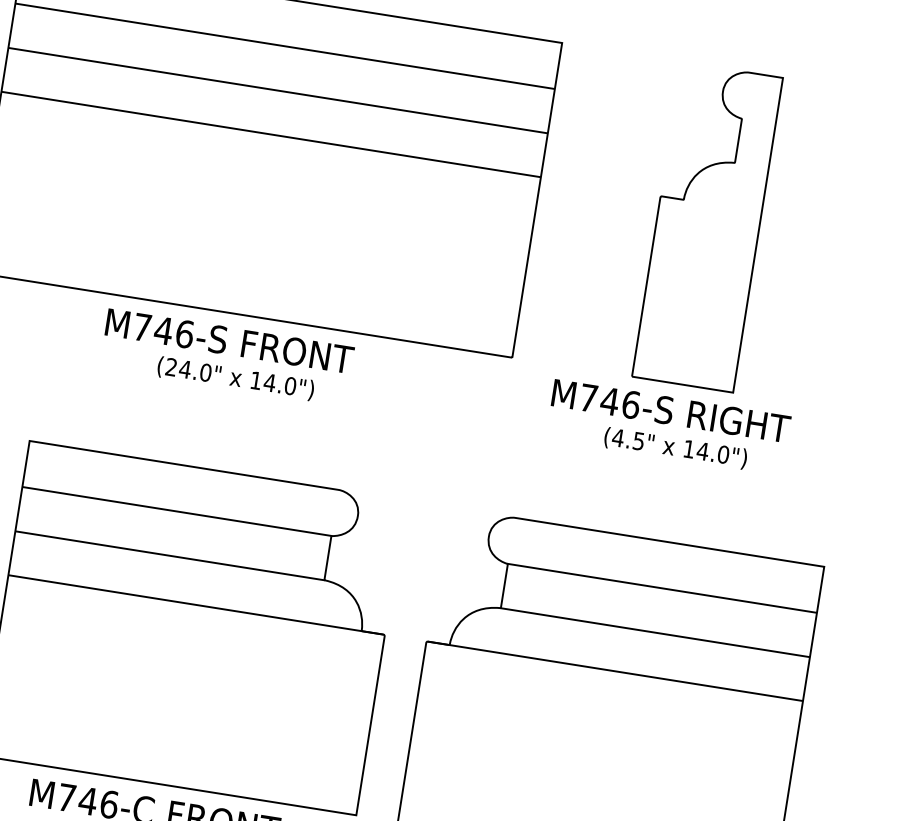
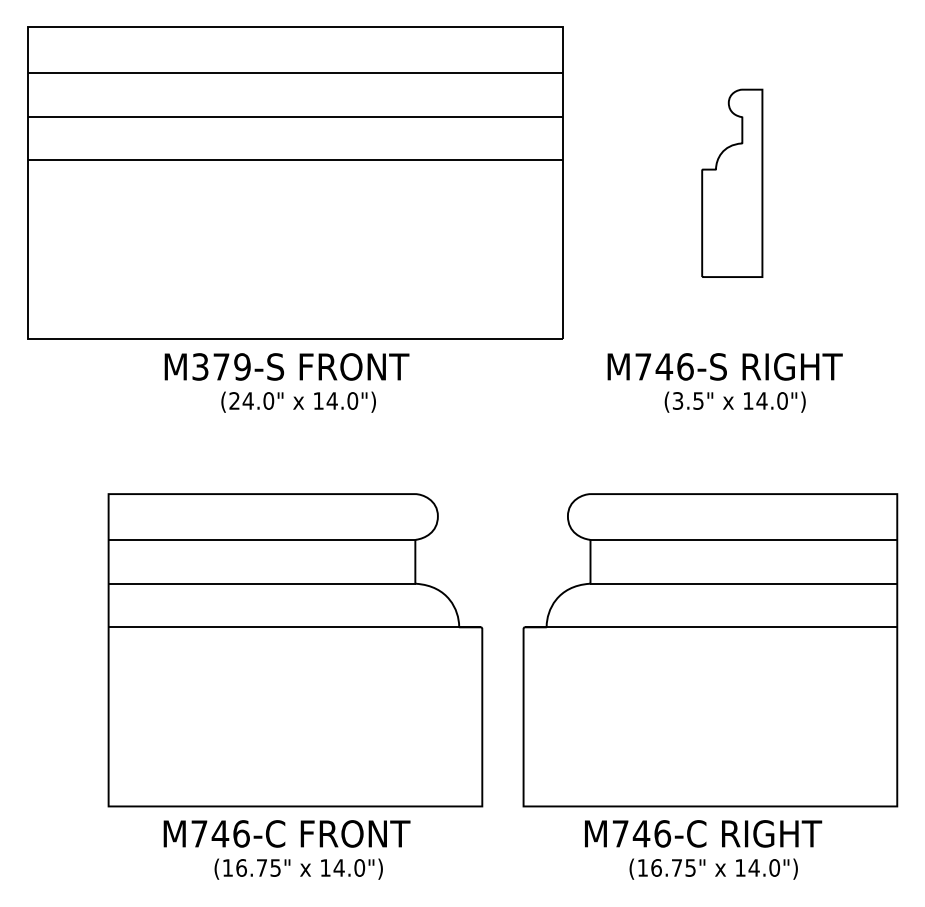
part: (707, 227) -> (732, 183), size x0.6
text: (163, 330) -> (221, 366), M746-S -> M379-S
text: (617, 437) -> (677, 400), (4.5" -> (3.5"

